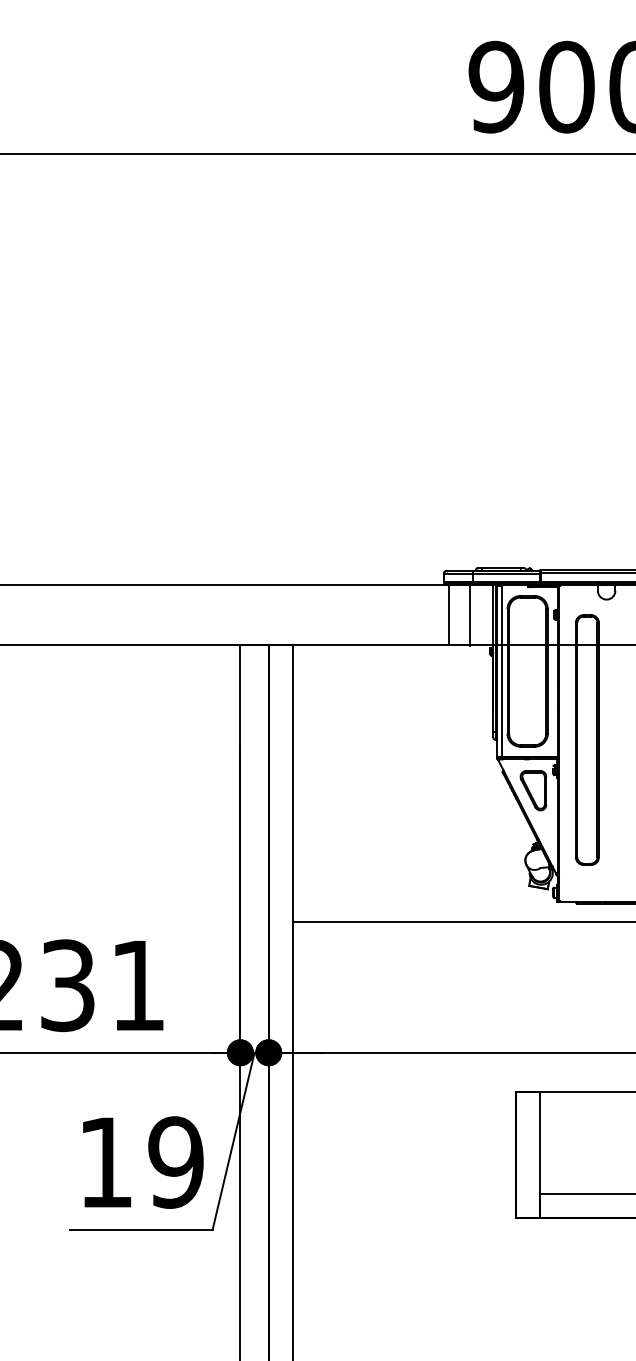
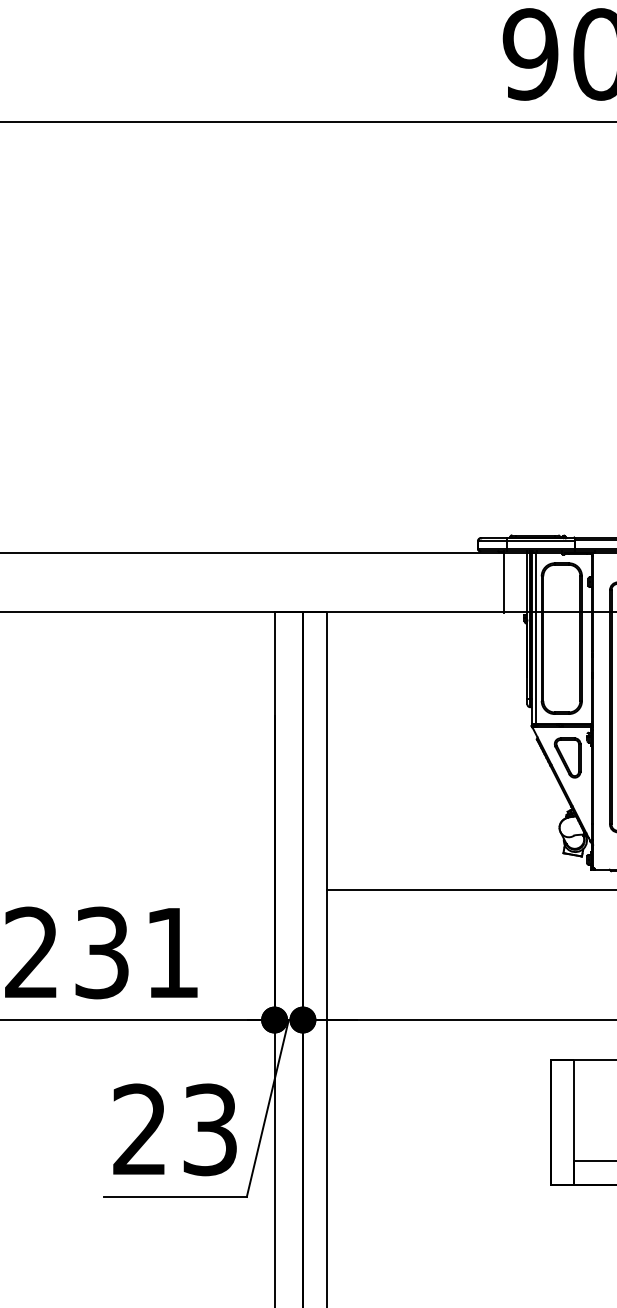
line: (449, 614) -> (483, 581), removed
text: (141, 1162) -> (175, 1129), 19 -> 23

